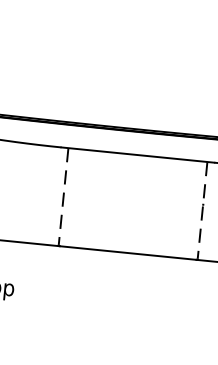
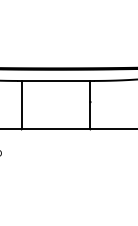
line: (63, 195) -> (21, 104), dashed -> solid
line: (202, 209) -> (90, 104), dashed -> solid

